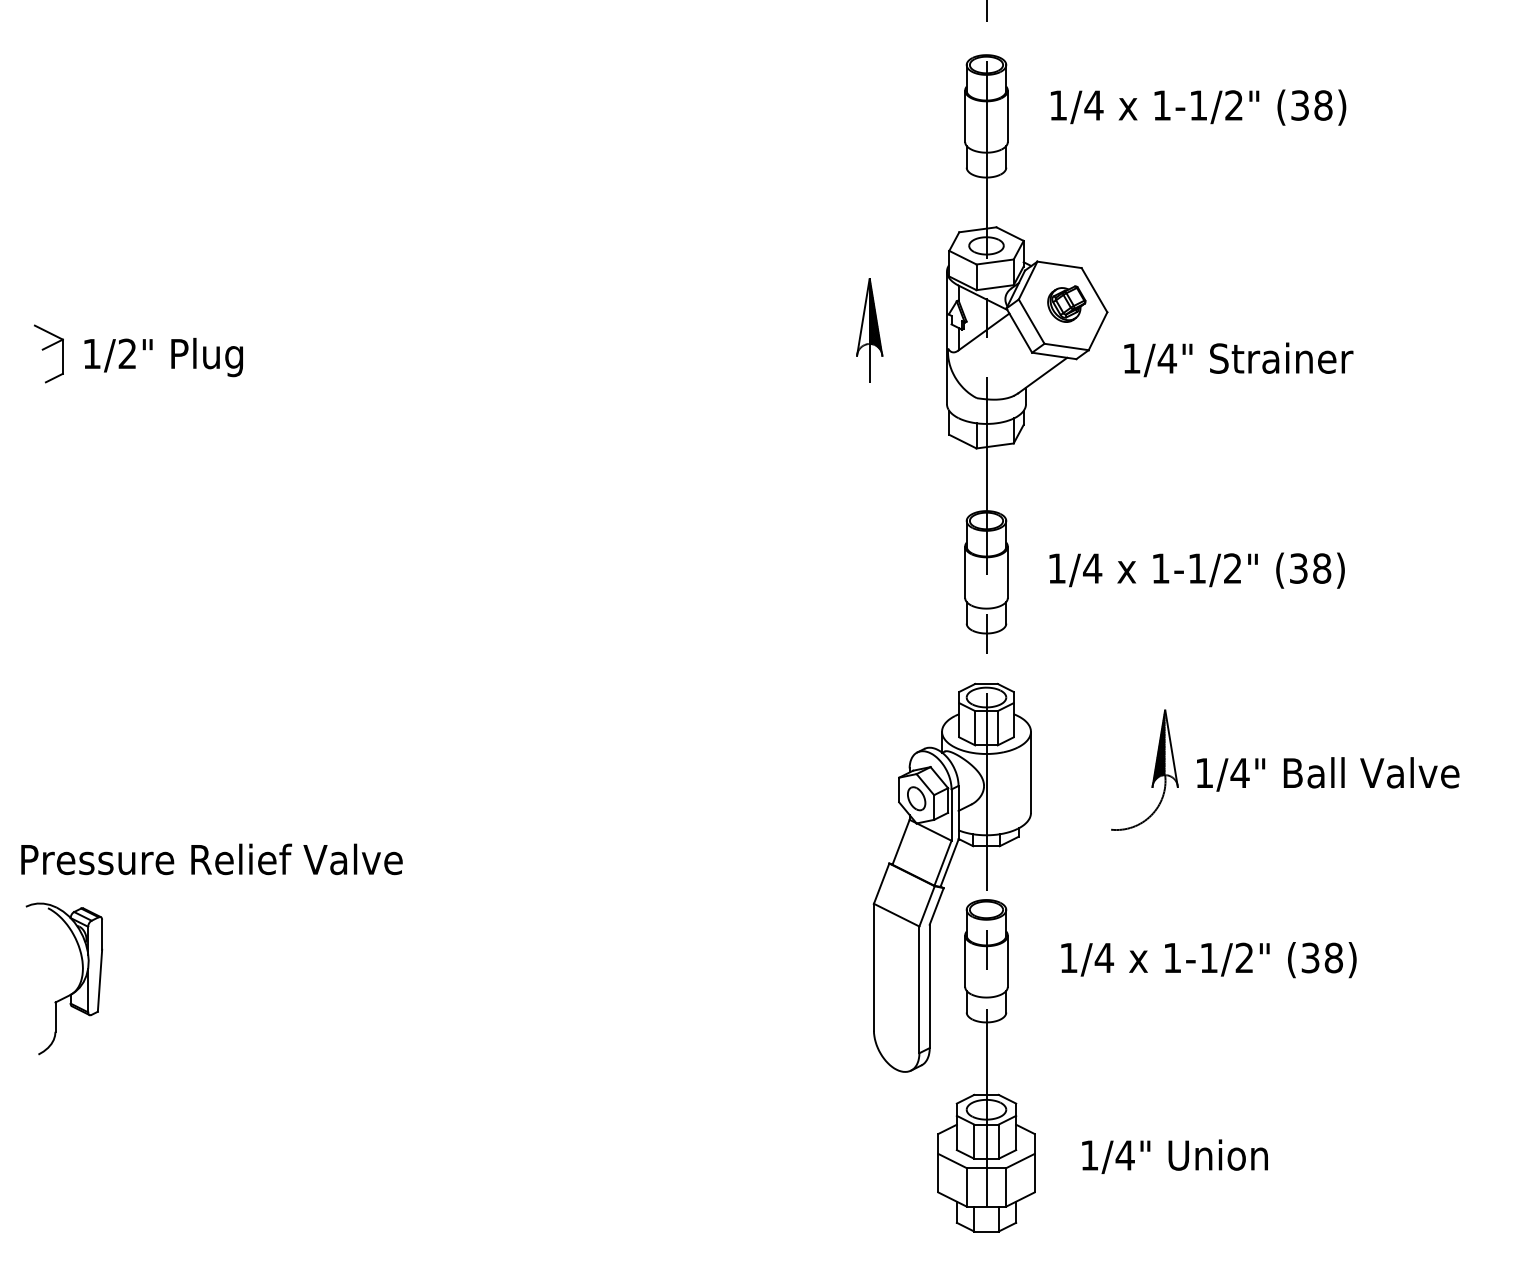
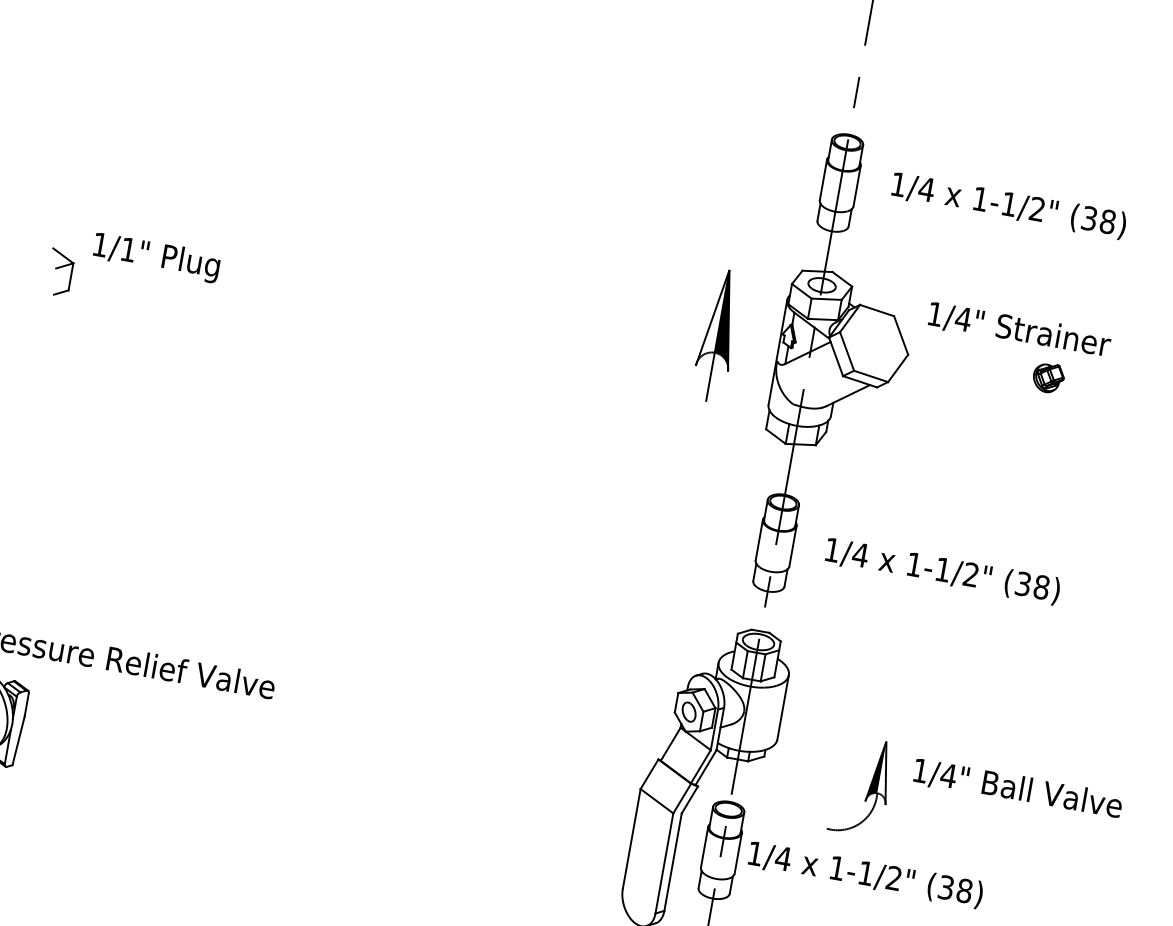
part: (1066, 303) -> (1048, 377), moved
part: (869, 330) -> (717, 335), size x1.6
part: (48, 353) -> (60, 272), moved
text: (126, 353) -> (127, 249), 1/2" -> 1/1"
text: (1238, 359) -> (1019, 329), moved
part: (1153, 773) -> (868, 790), moved
text: (1328, 774) -> (1018, 789), moved
text: (1208, 960) -> (865, 875), moved

